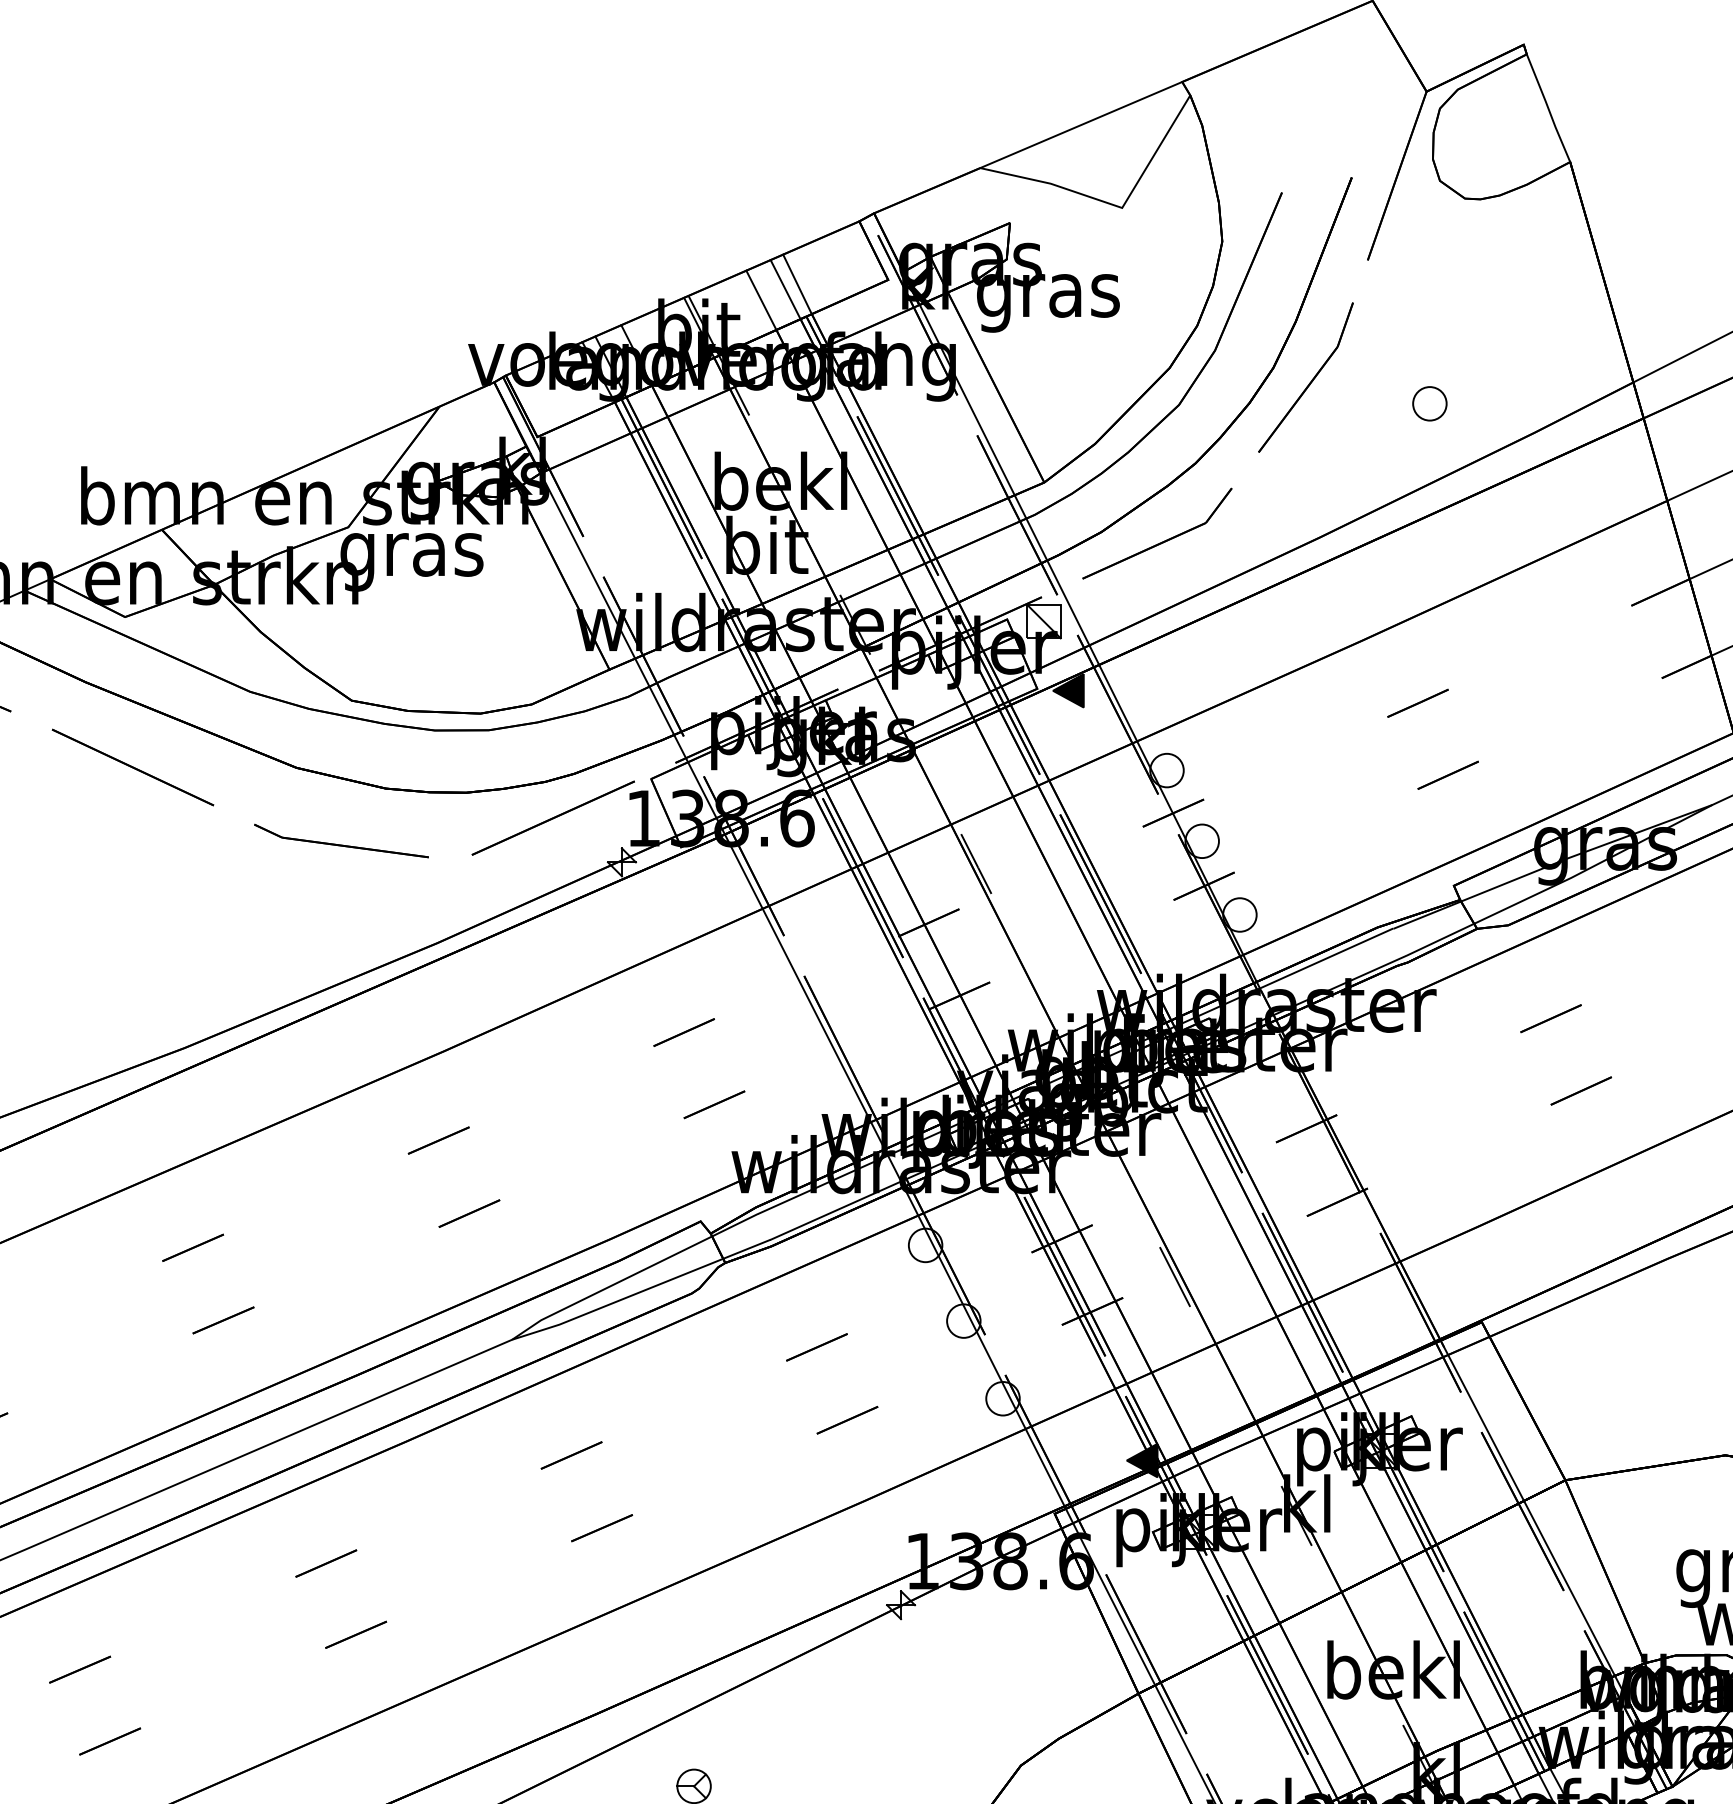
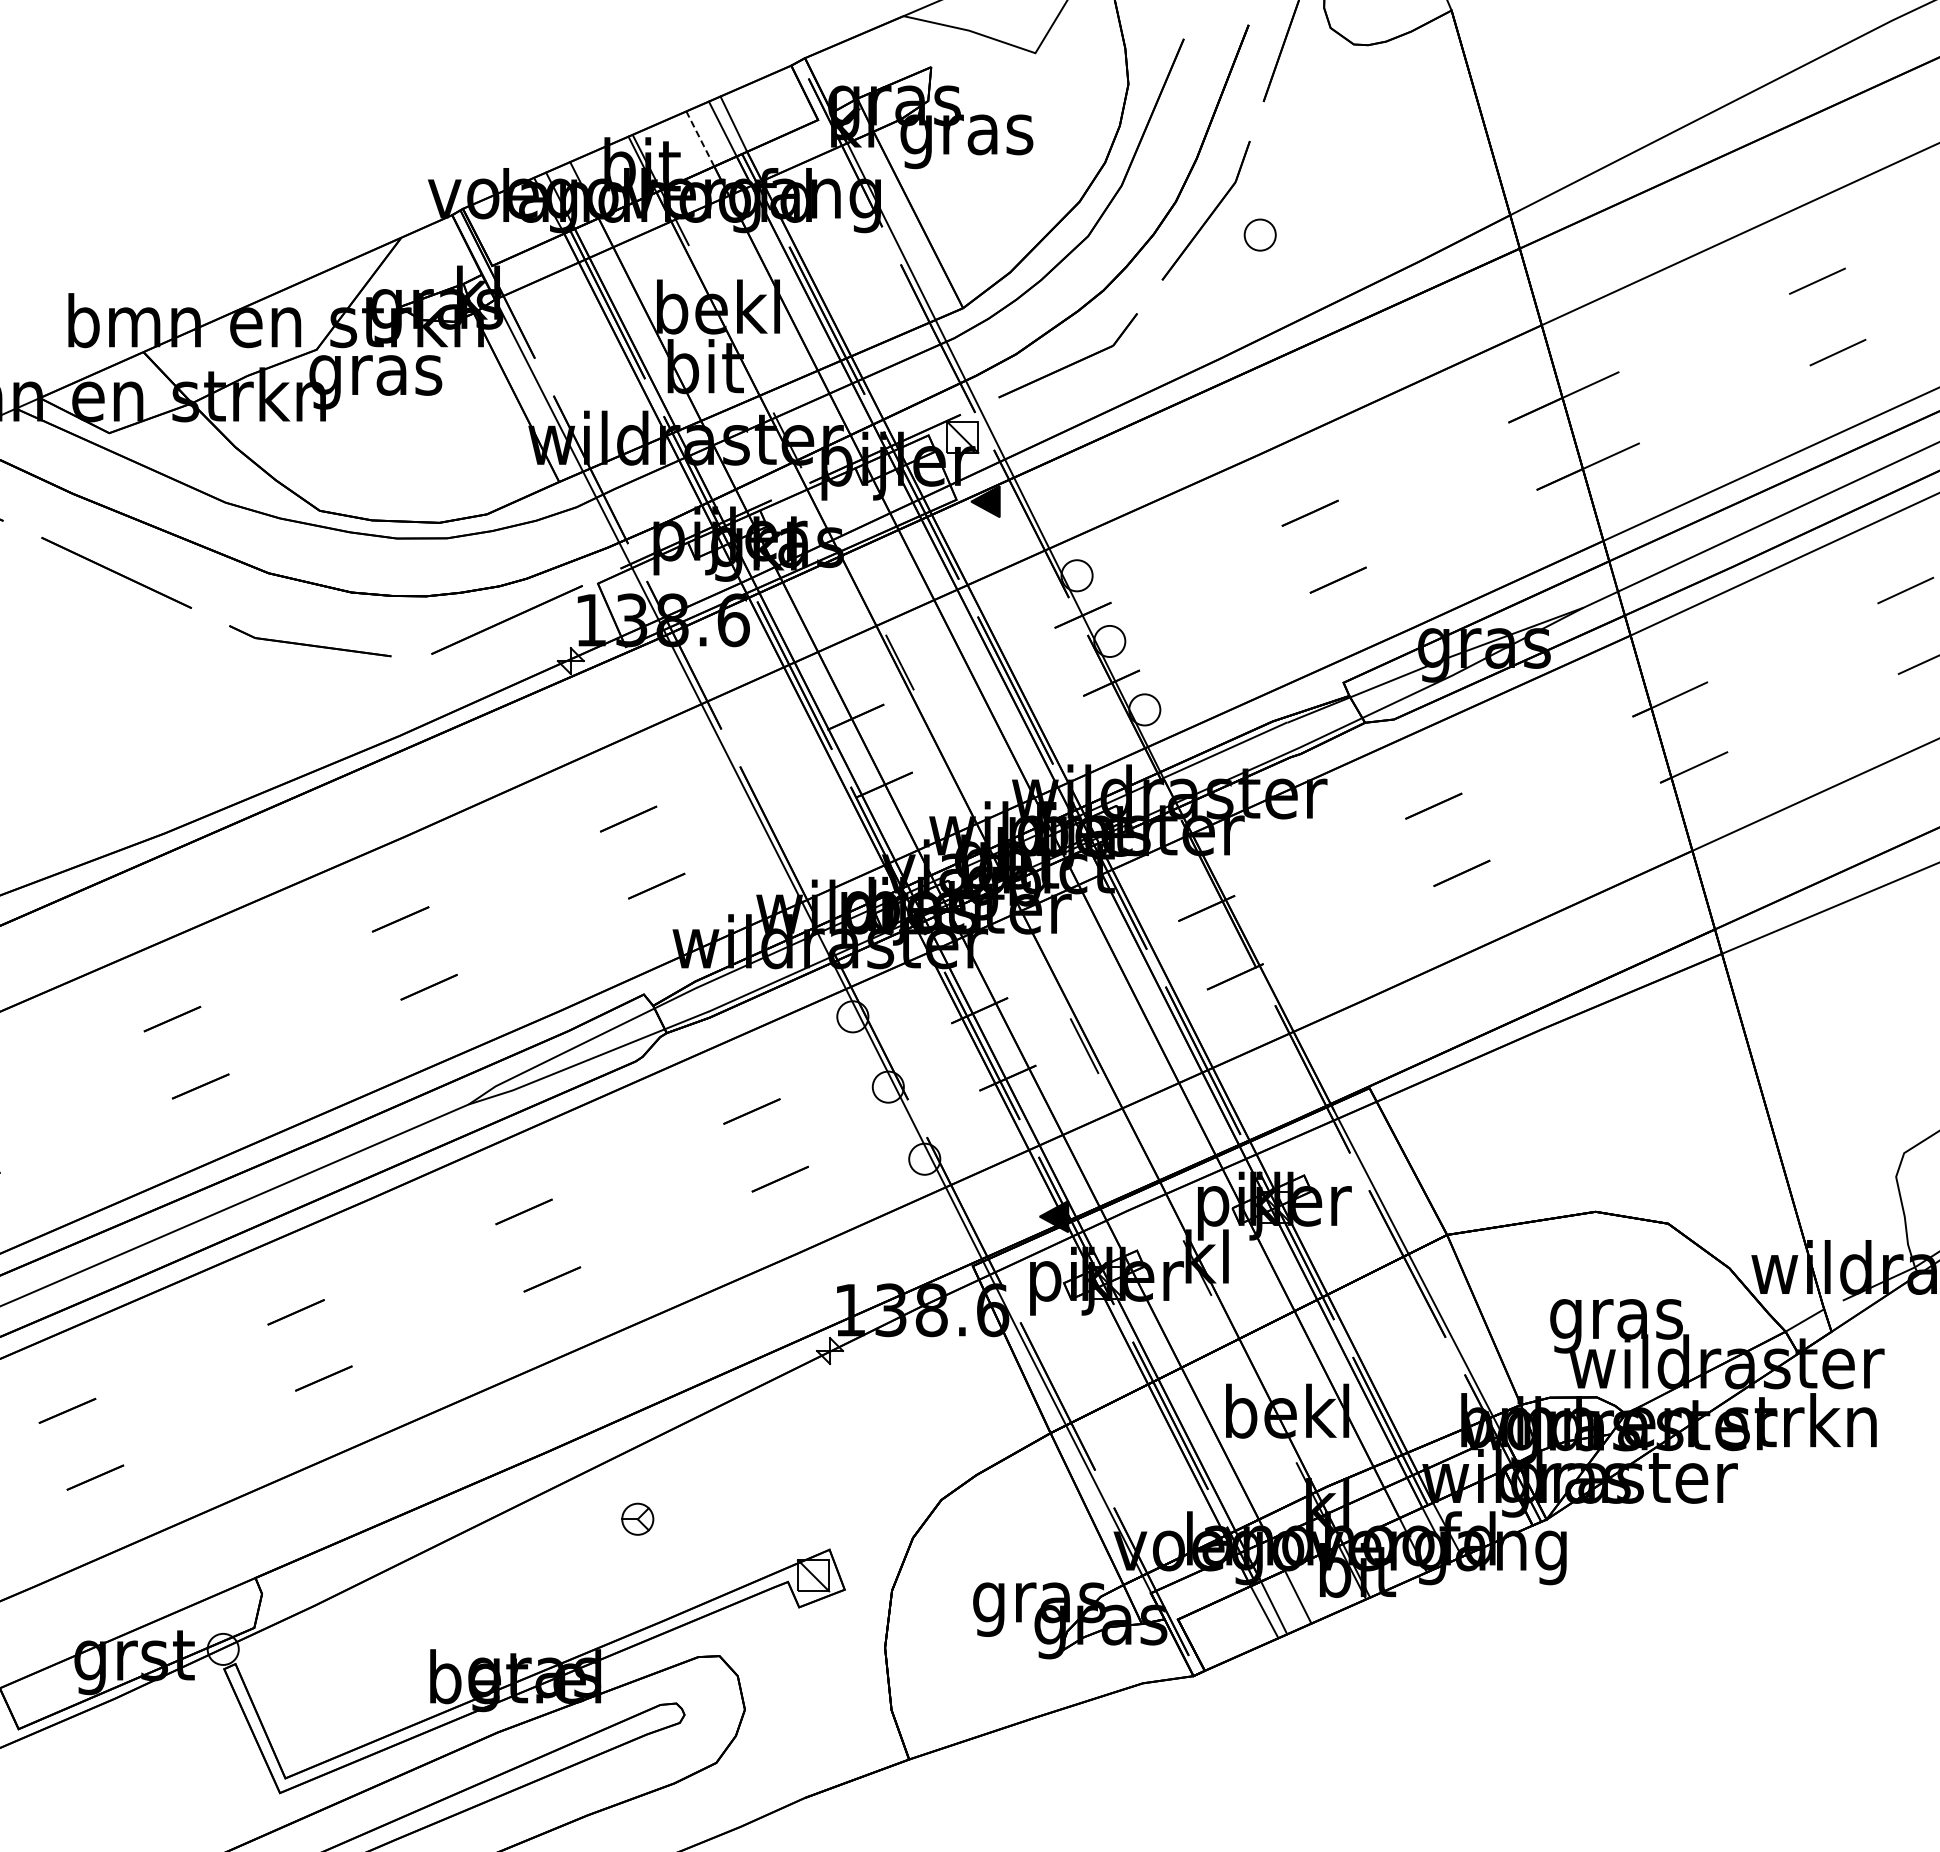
line: (761, 299) -> (700, 138), solid -> dashed
part: (1429, 403) -> (1259, 234), moved

